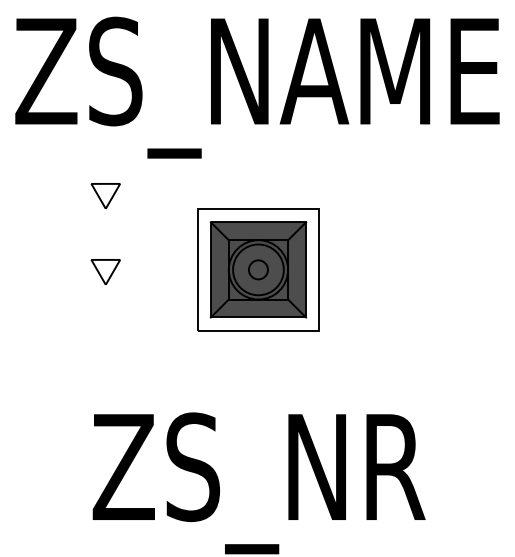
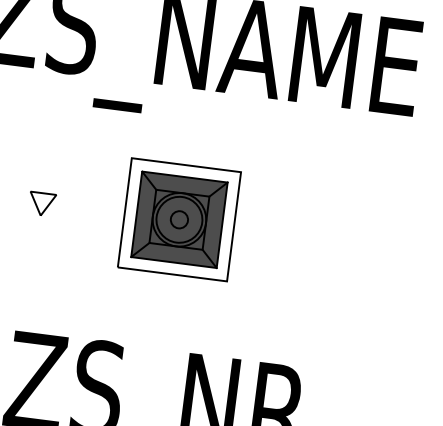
part: (105, 195) -> (50, 135), removed

